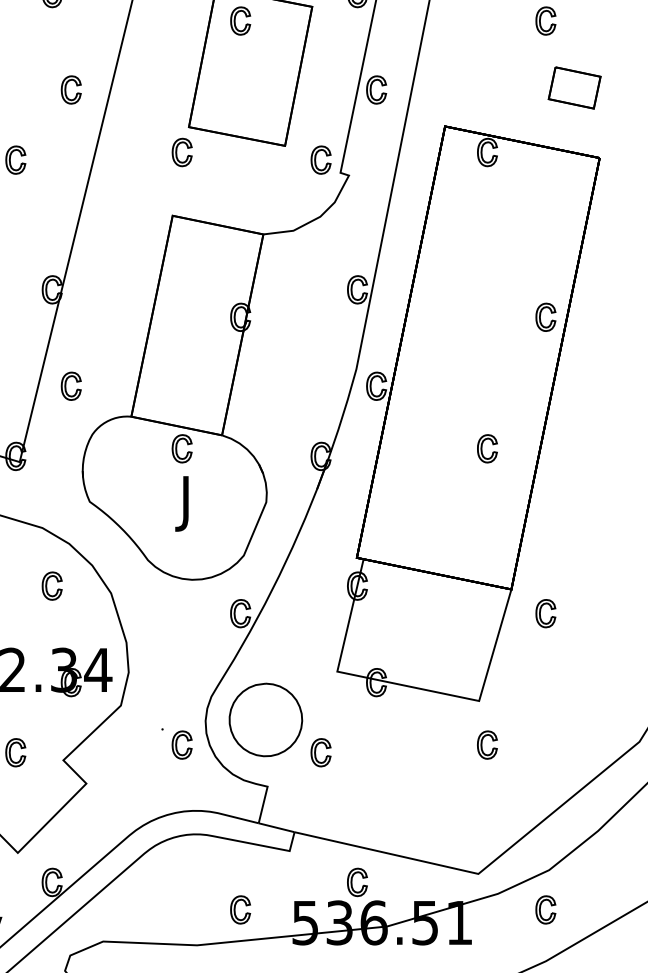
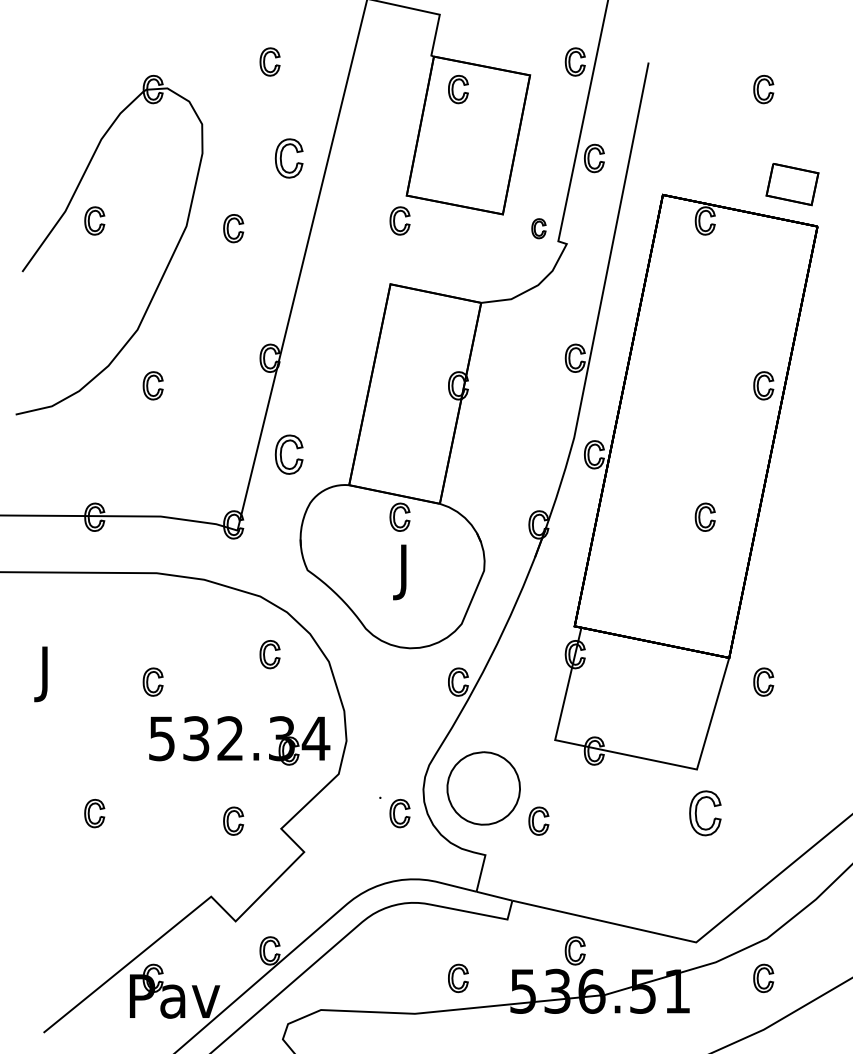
part: (574, 88) -> (792, 184), moved
part: (70, 90) -> (288, 158), size x1.4
part: (320, 160) -> (538, 228), size x0.7
part: (70, 386) -> (288, 454), size x1.4
part: (486, 745) -> (704, 813), size x1.6

